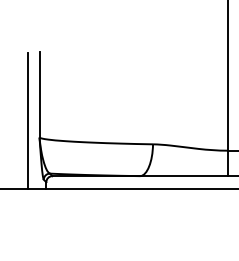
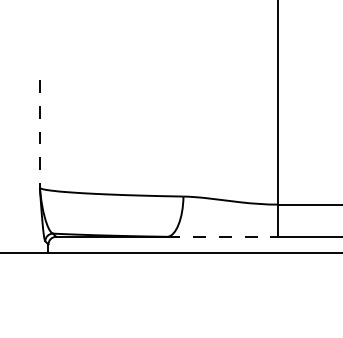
line: (39, 95) -> (39, 134), solid -> dashed
line: (28, 120) -> (25, 166), removed
line: (184, 175) -> (223, 236), solid -> dashed

